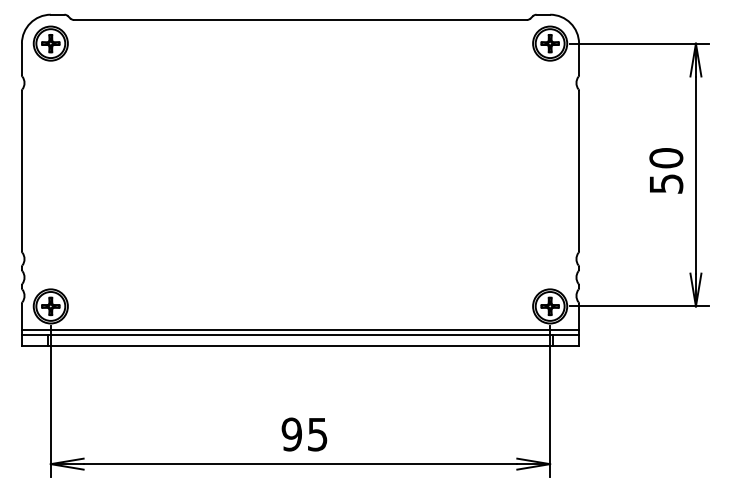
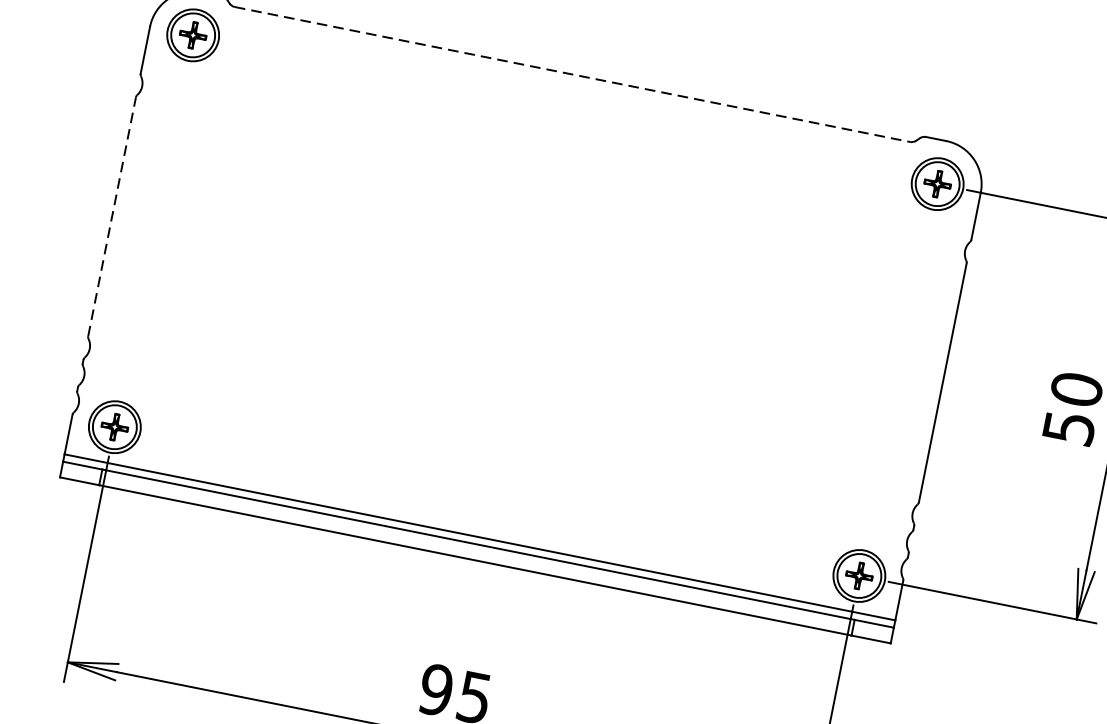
line: (301, 19) -> (574, 74), solid -> dashed
line: (21, 170) -> (111, 215), solid -> dashed

